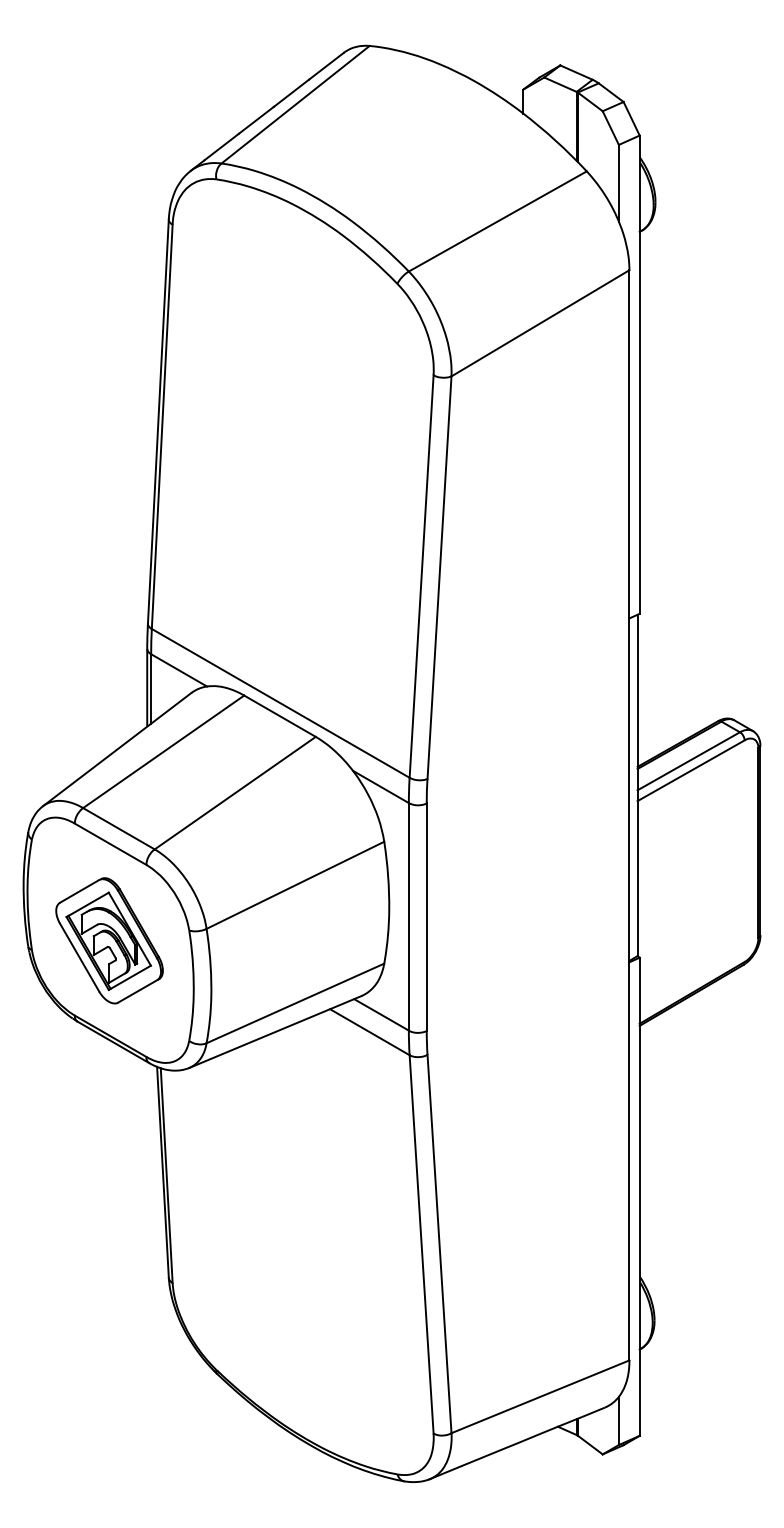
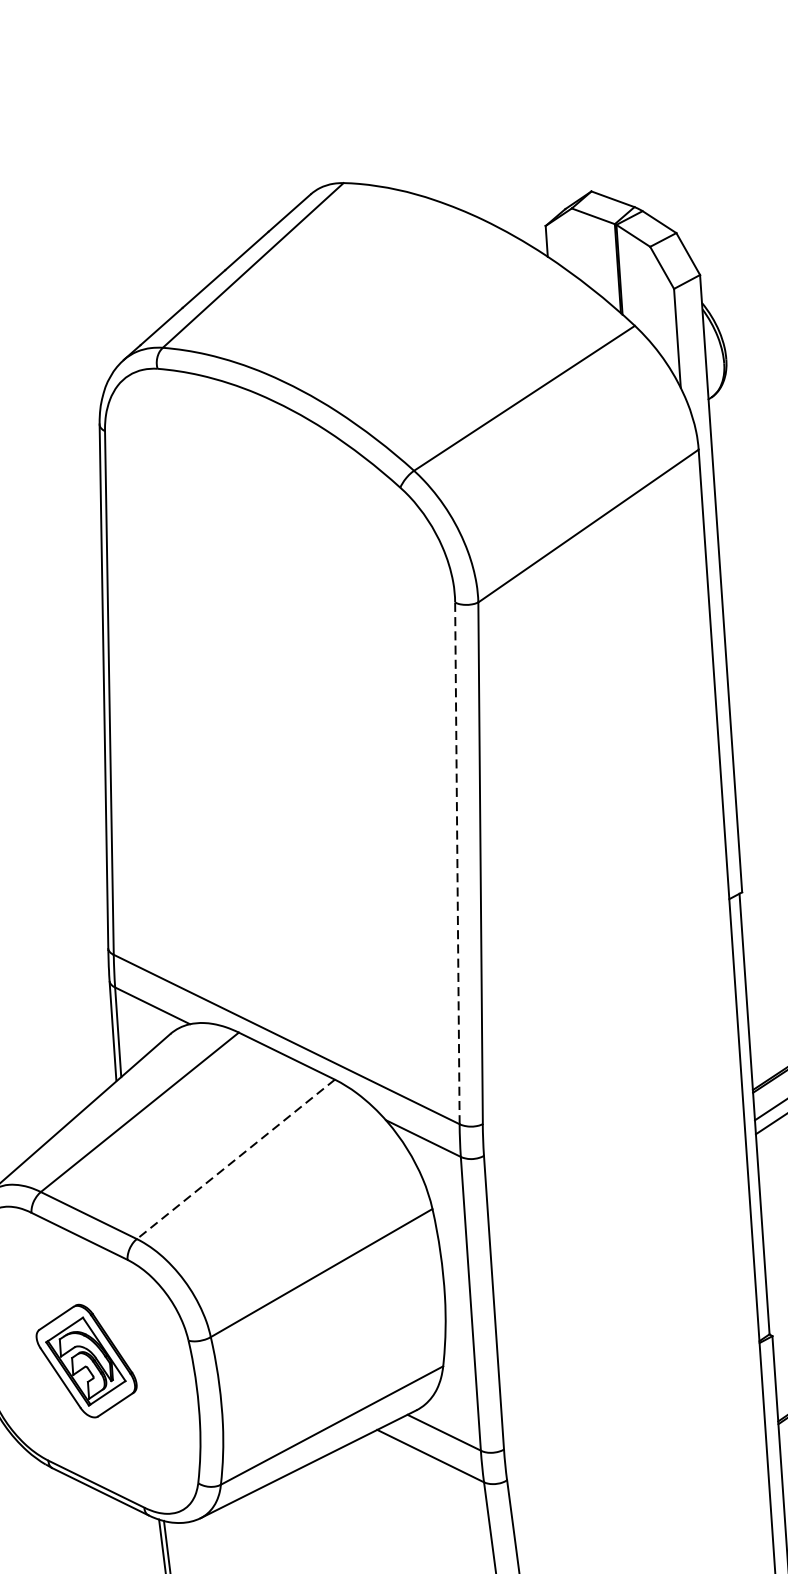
line: (421, 576) -> (457, 863), solid -> dashed
line: (234, 793) -> (234, 1159), solid -> dashed
part: (109, 940) -> (86, 1360), size x0.7

